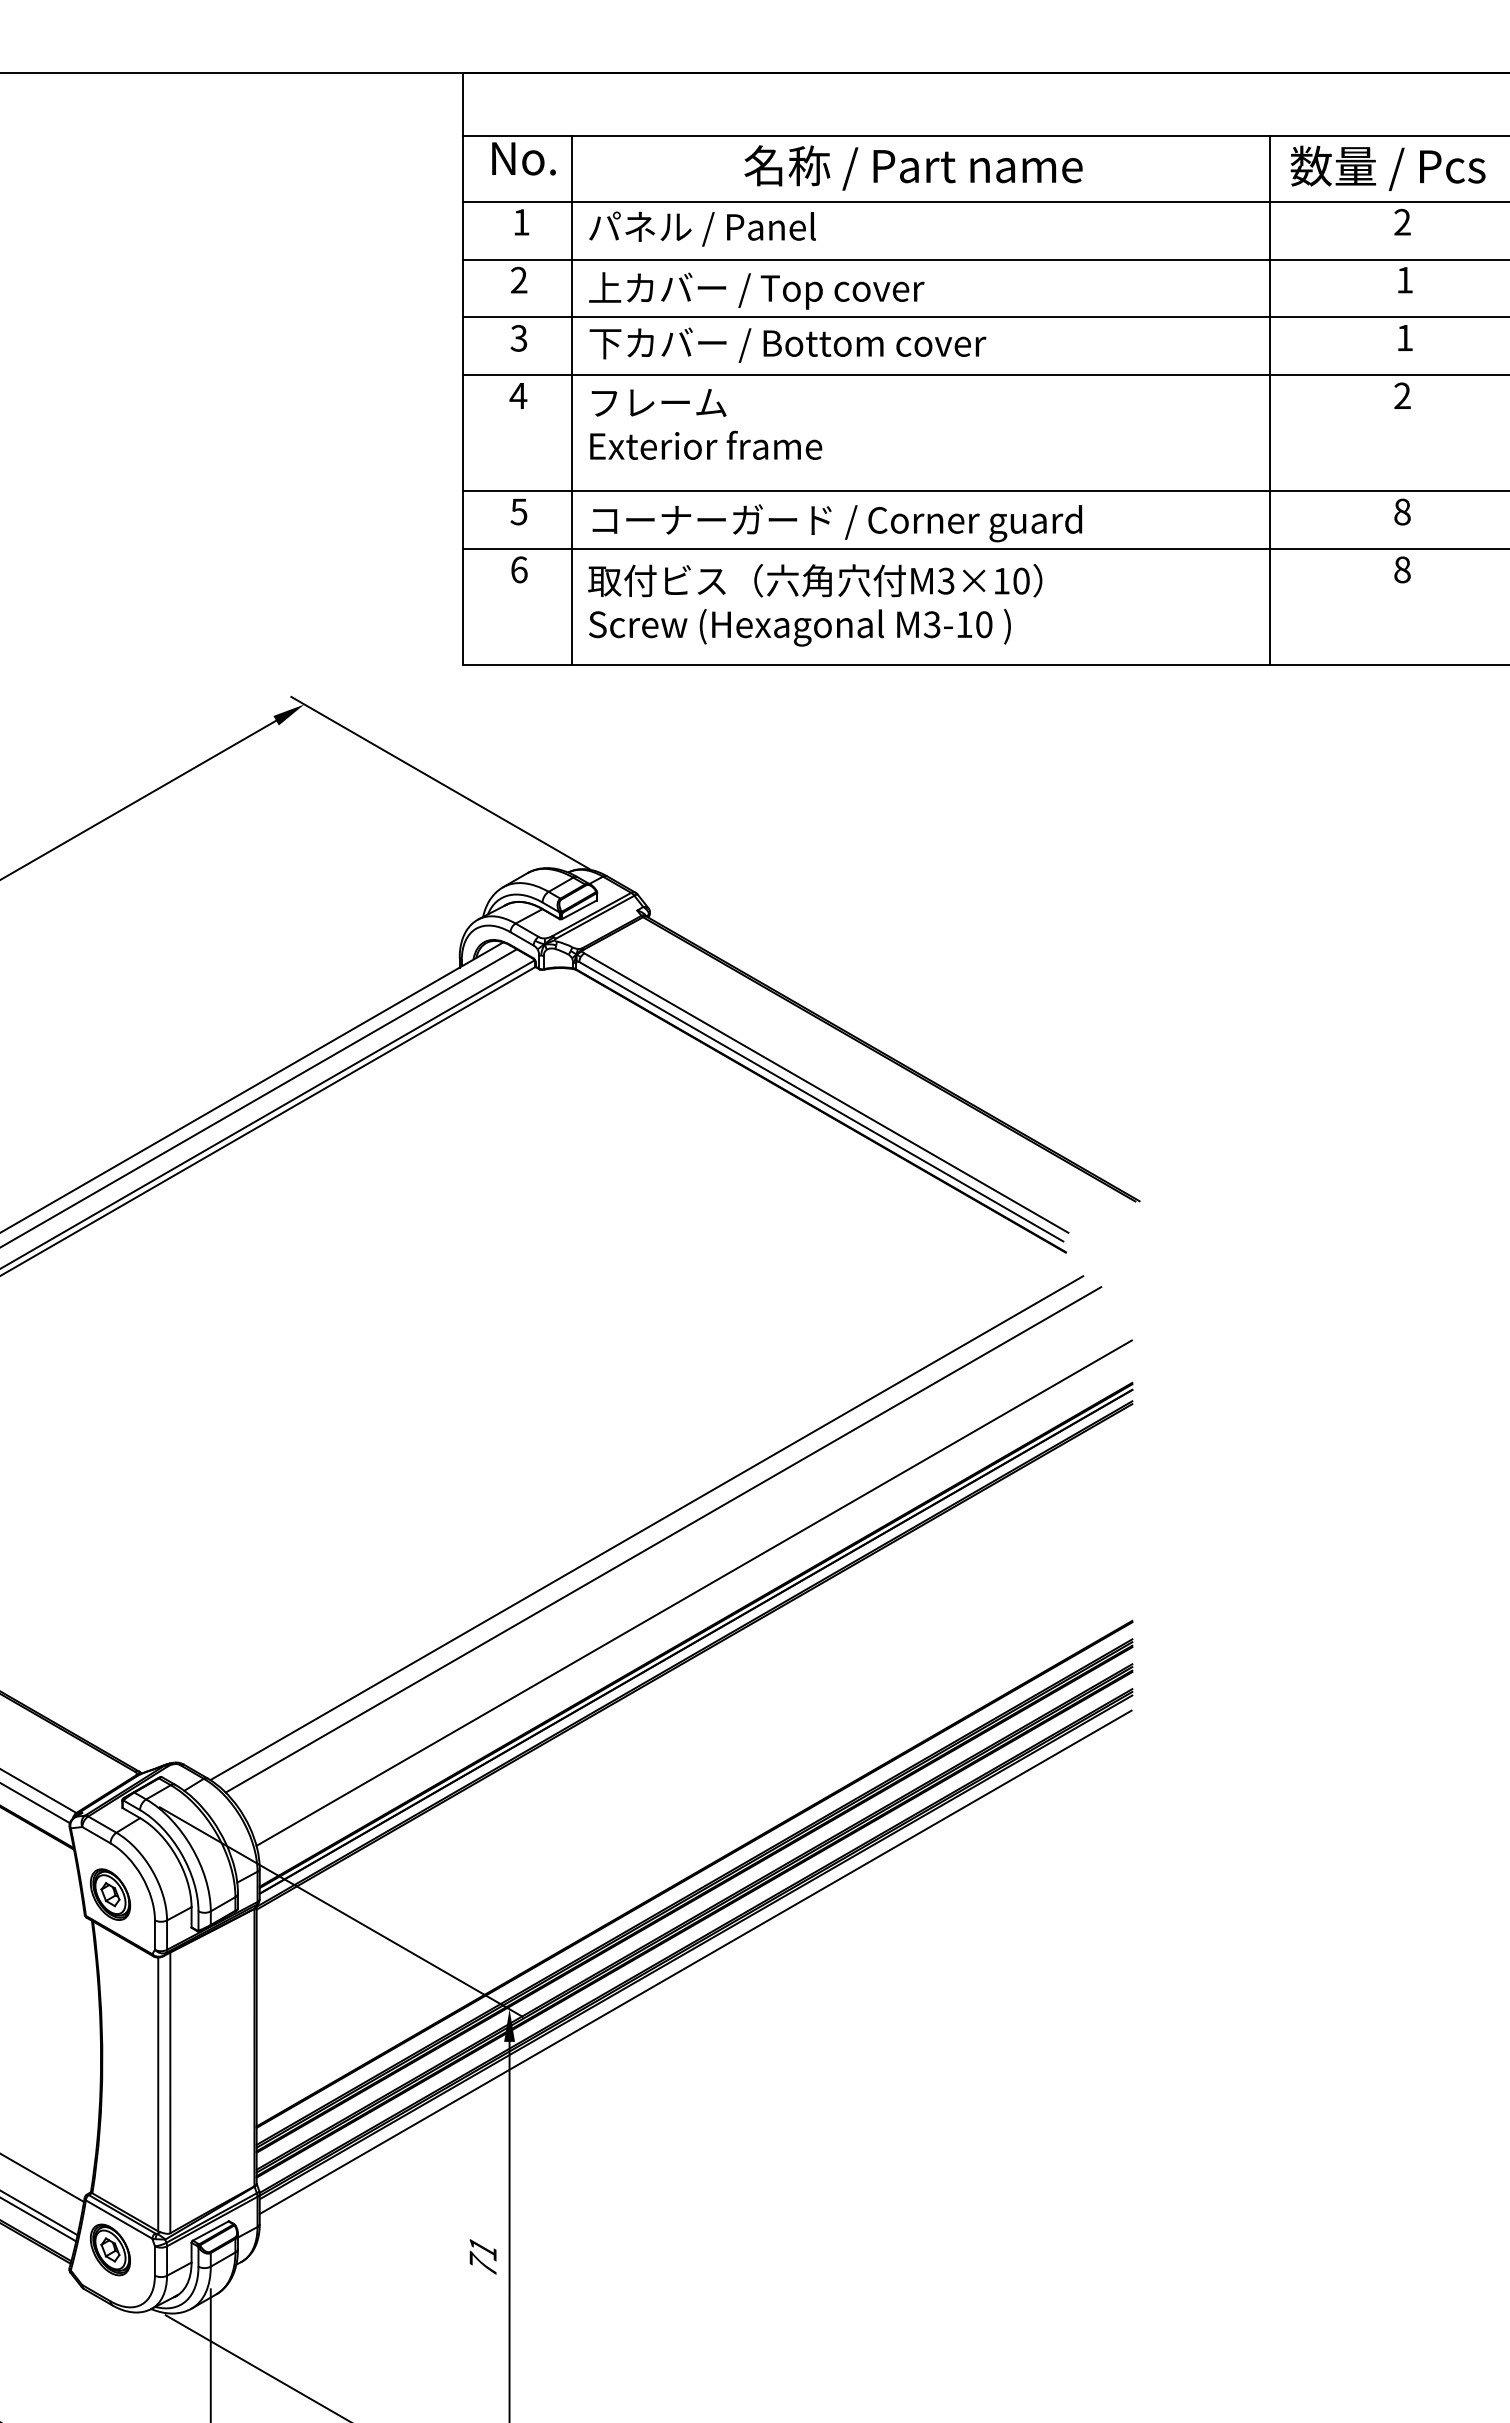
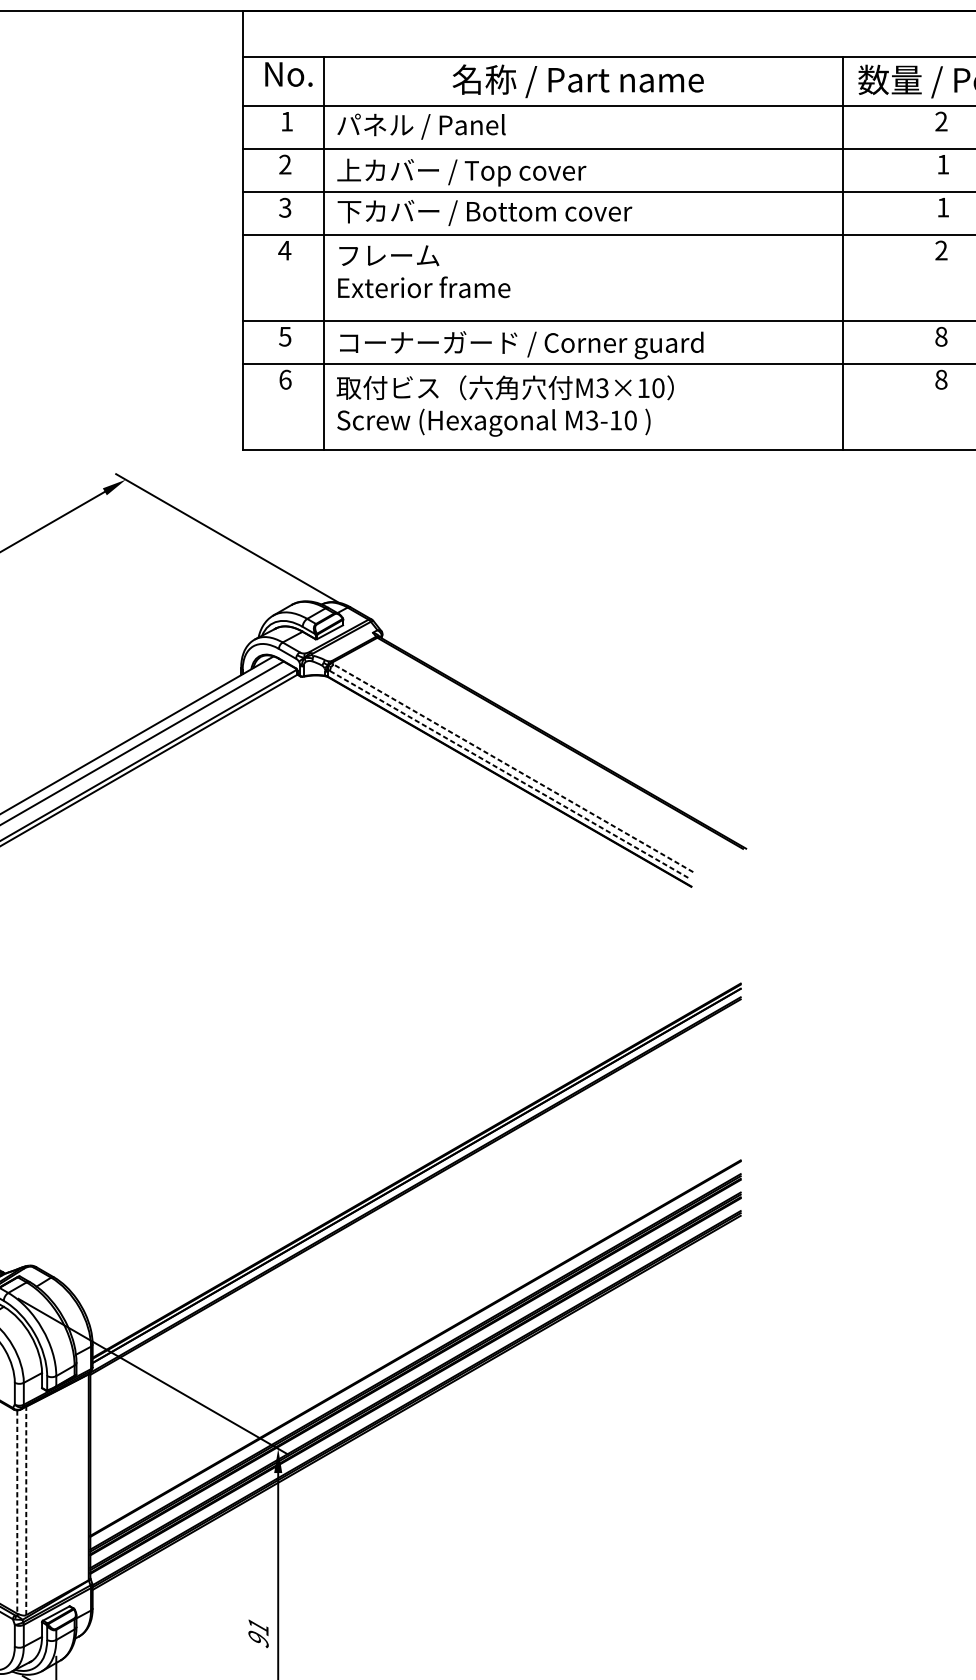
line: (826, 1092) -> (513, 767), solid -> dashed
line: (821, 1102) -> (509, 775), solid -> dashed
line: (646, 1528) -> (379, 1091), removed
line: (663, 1539) -> (392, 1099), removed
line: (693, 1592) -> (414, 1139), removed
line: (695, 1962) -> (416, 1414), removed
line: (170, 2092) -> (26, 1510), solid -> dashed
line: (158, 2094) -> (17, 1512), solid -> dashed
text: (482, 2263) -> (258, 1637), 71 -> 91

